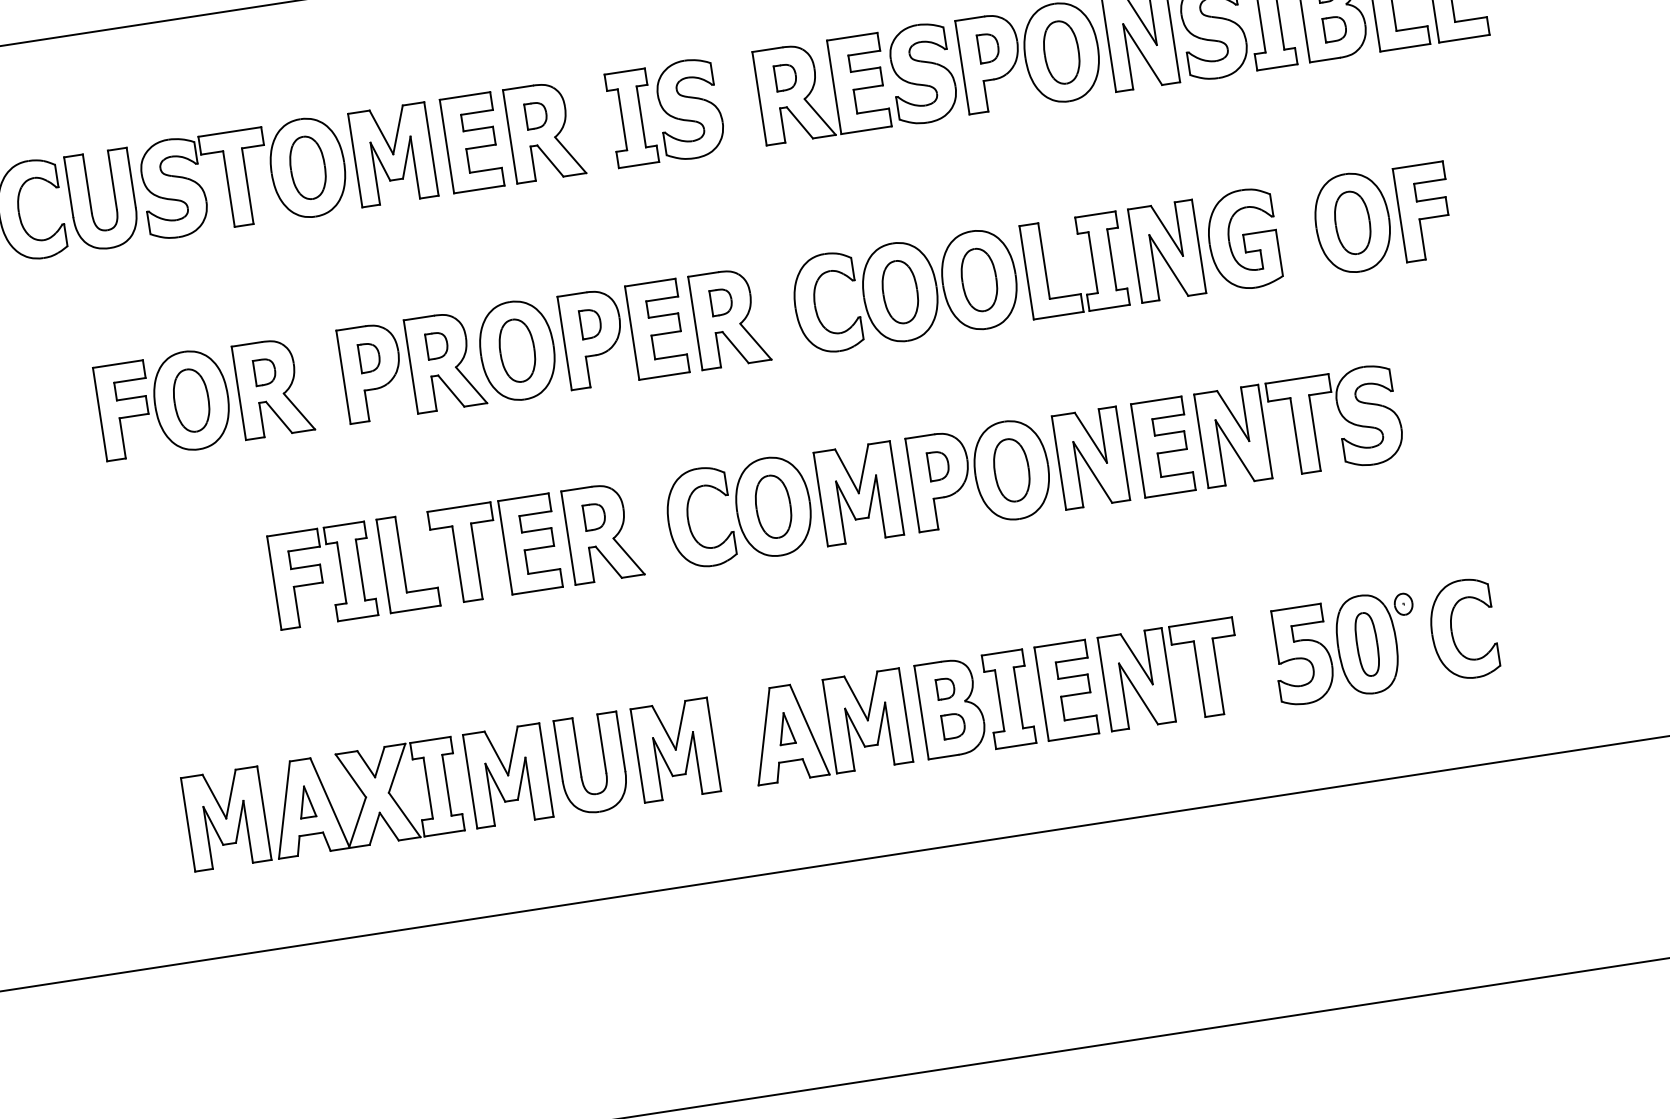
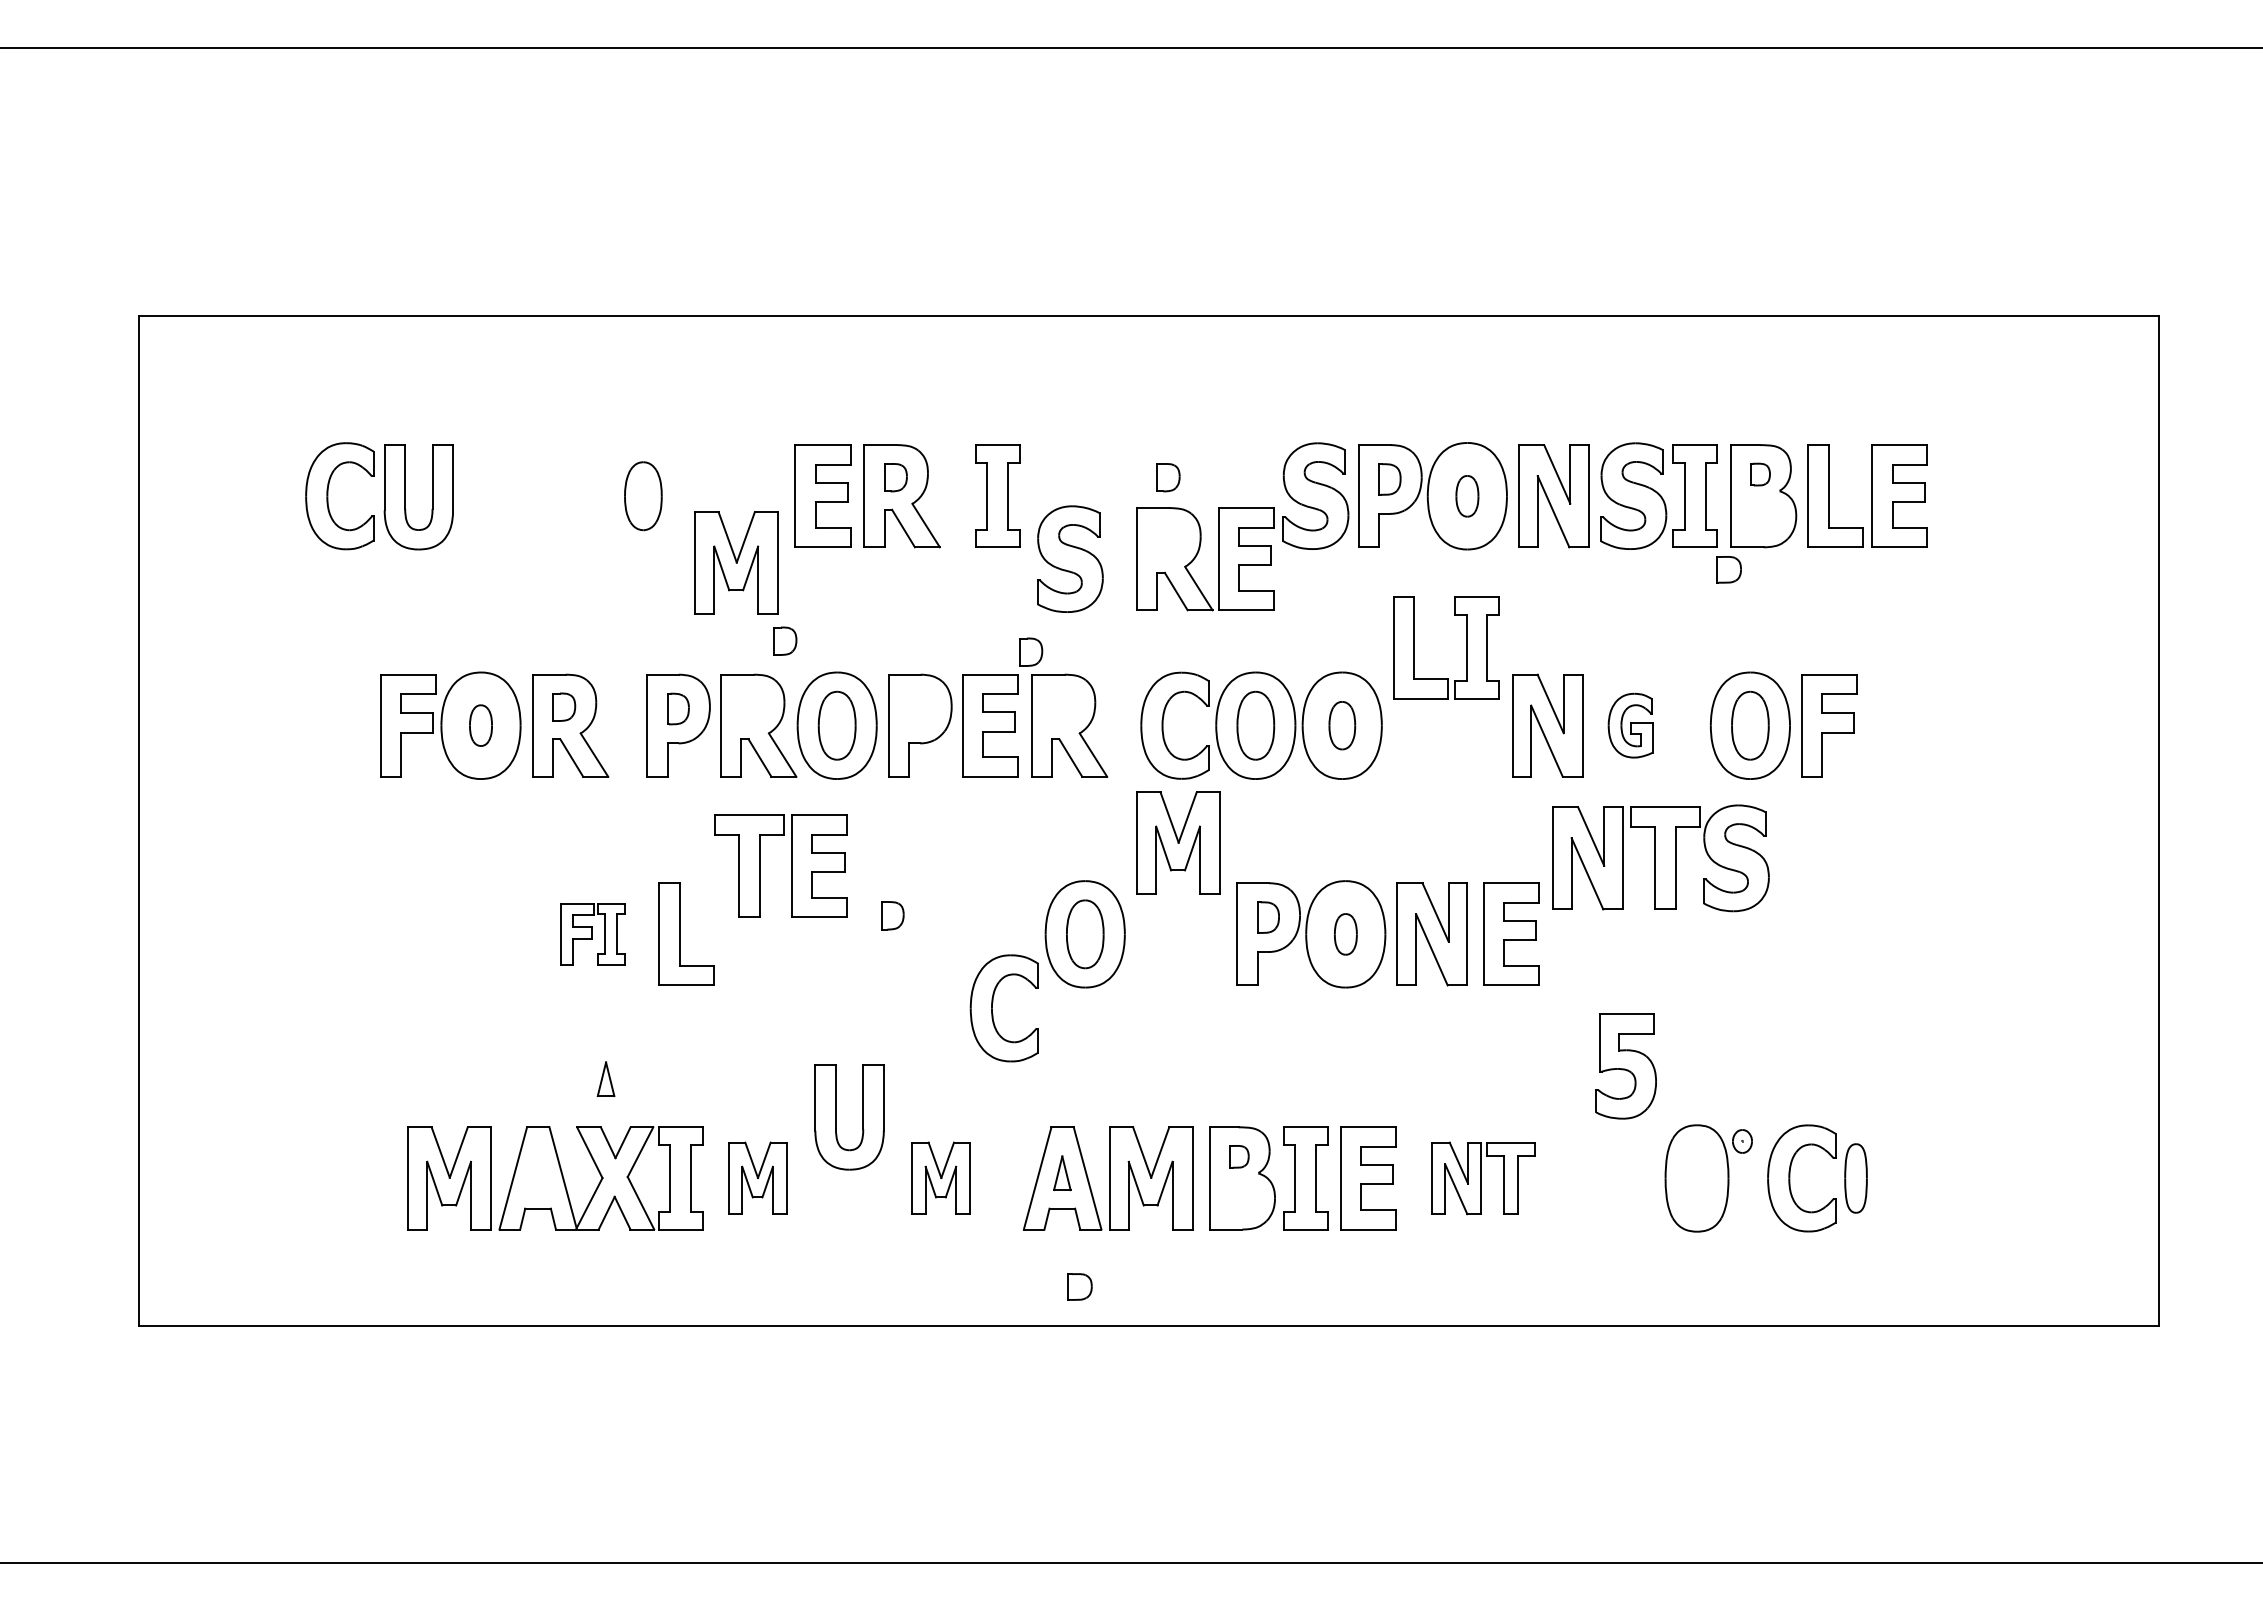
part: (1334, 28) -> (1728, 569), moved
part: (1061, 52) -> (1467, 496), size x0.6
part: (814, 86) -> (1197, 555), moved
part: (690, 108) -> (1070, 558), moved
part: (393, 154) -> (736, 562), moved
part: (244, 177) -> (573, 496), removed
part: (1243, 239) -> (1630, 725), size x0.6
part: (1092, 262) -> (1466, 647), moved
part: (979, 279) -> (1342, 725), size x0.7
part: (721, 301) -> (1031, 651), moved
part: (590, 323) -> (919, 708), removed
part: (437, 344) -> (785, 640), moved
part: (191, 400) -> (480, 725), size x0.6
part: (1299, 426) -> (1660, 858), moved
part: (1011, 470) -> (1345, 934), size x0.6
part: (858, 492) -> (1178, 842), moved
part: (688, 519) -> (992, 1008), moved
part: (602, 533) -> (898, 934), removed
part: (504, 547) -> (791, 865), moved
part: (322, 575) -> (592, 933), size x0.6
part: (1366, 644) -> (1855, 1178), moved
part: (1301, 655) -> (1625, 1066), moved
part: (1171, 674) -> (1483, 1178), size x0.7
part: (953, 725) -> (1079, 1286), moved
part: (676, 750) -> (941, 1178), size x0.7
part: (580, 765) -> (836, 1117), moved
part: (507, 776) -> (757, 1178), size x0.7
part: (305, 802) -> (605, 1079), moved

